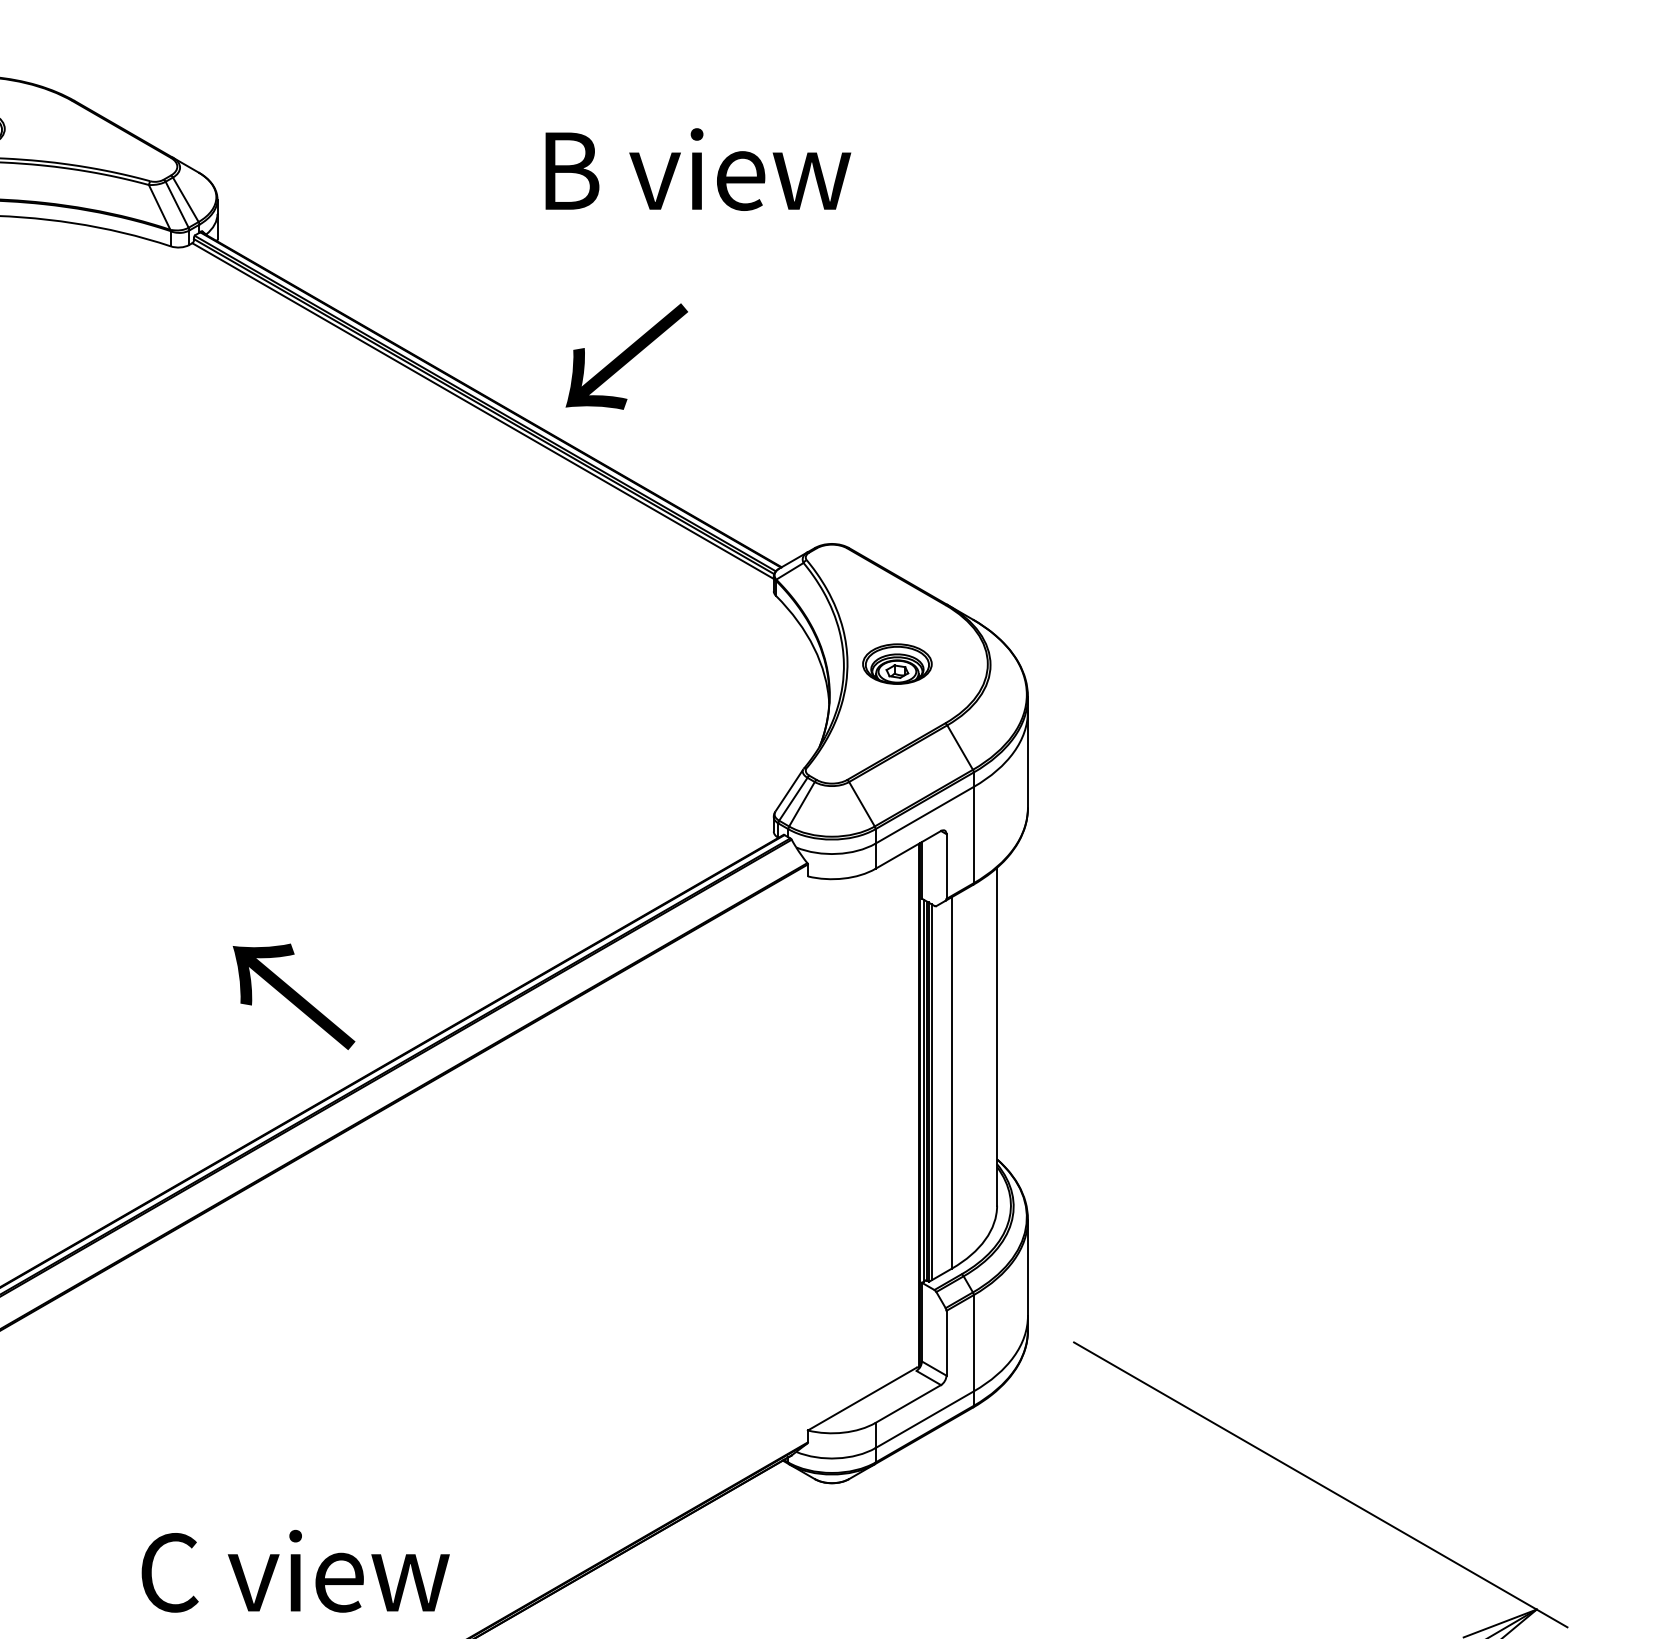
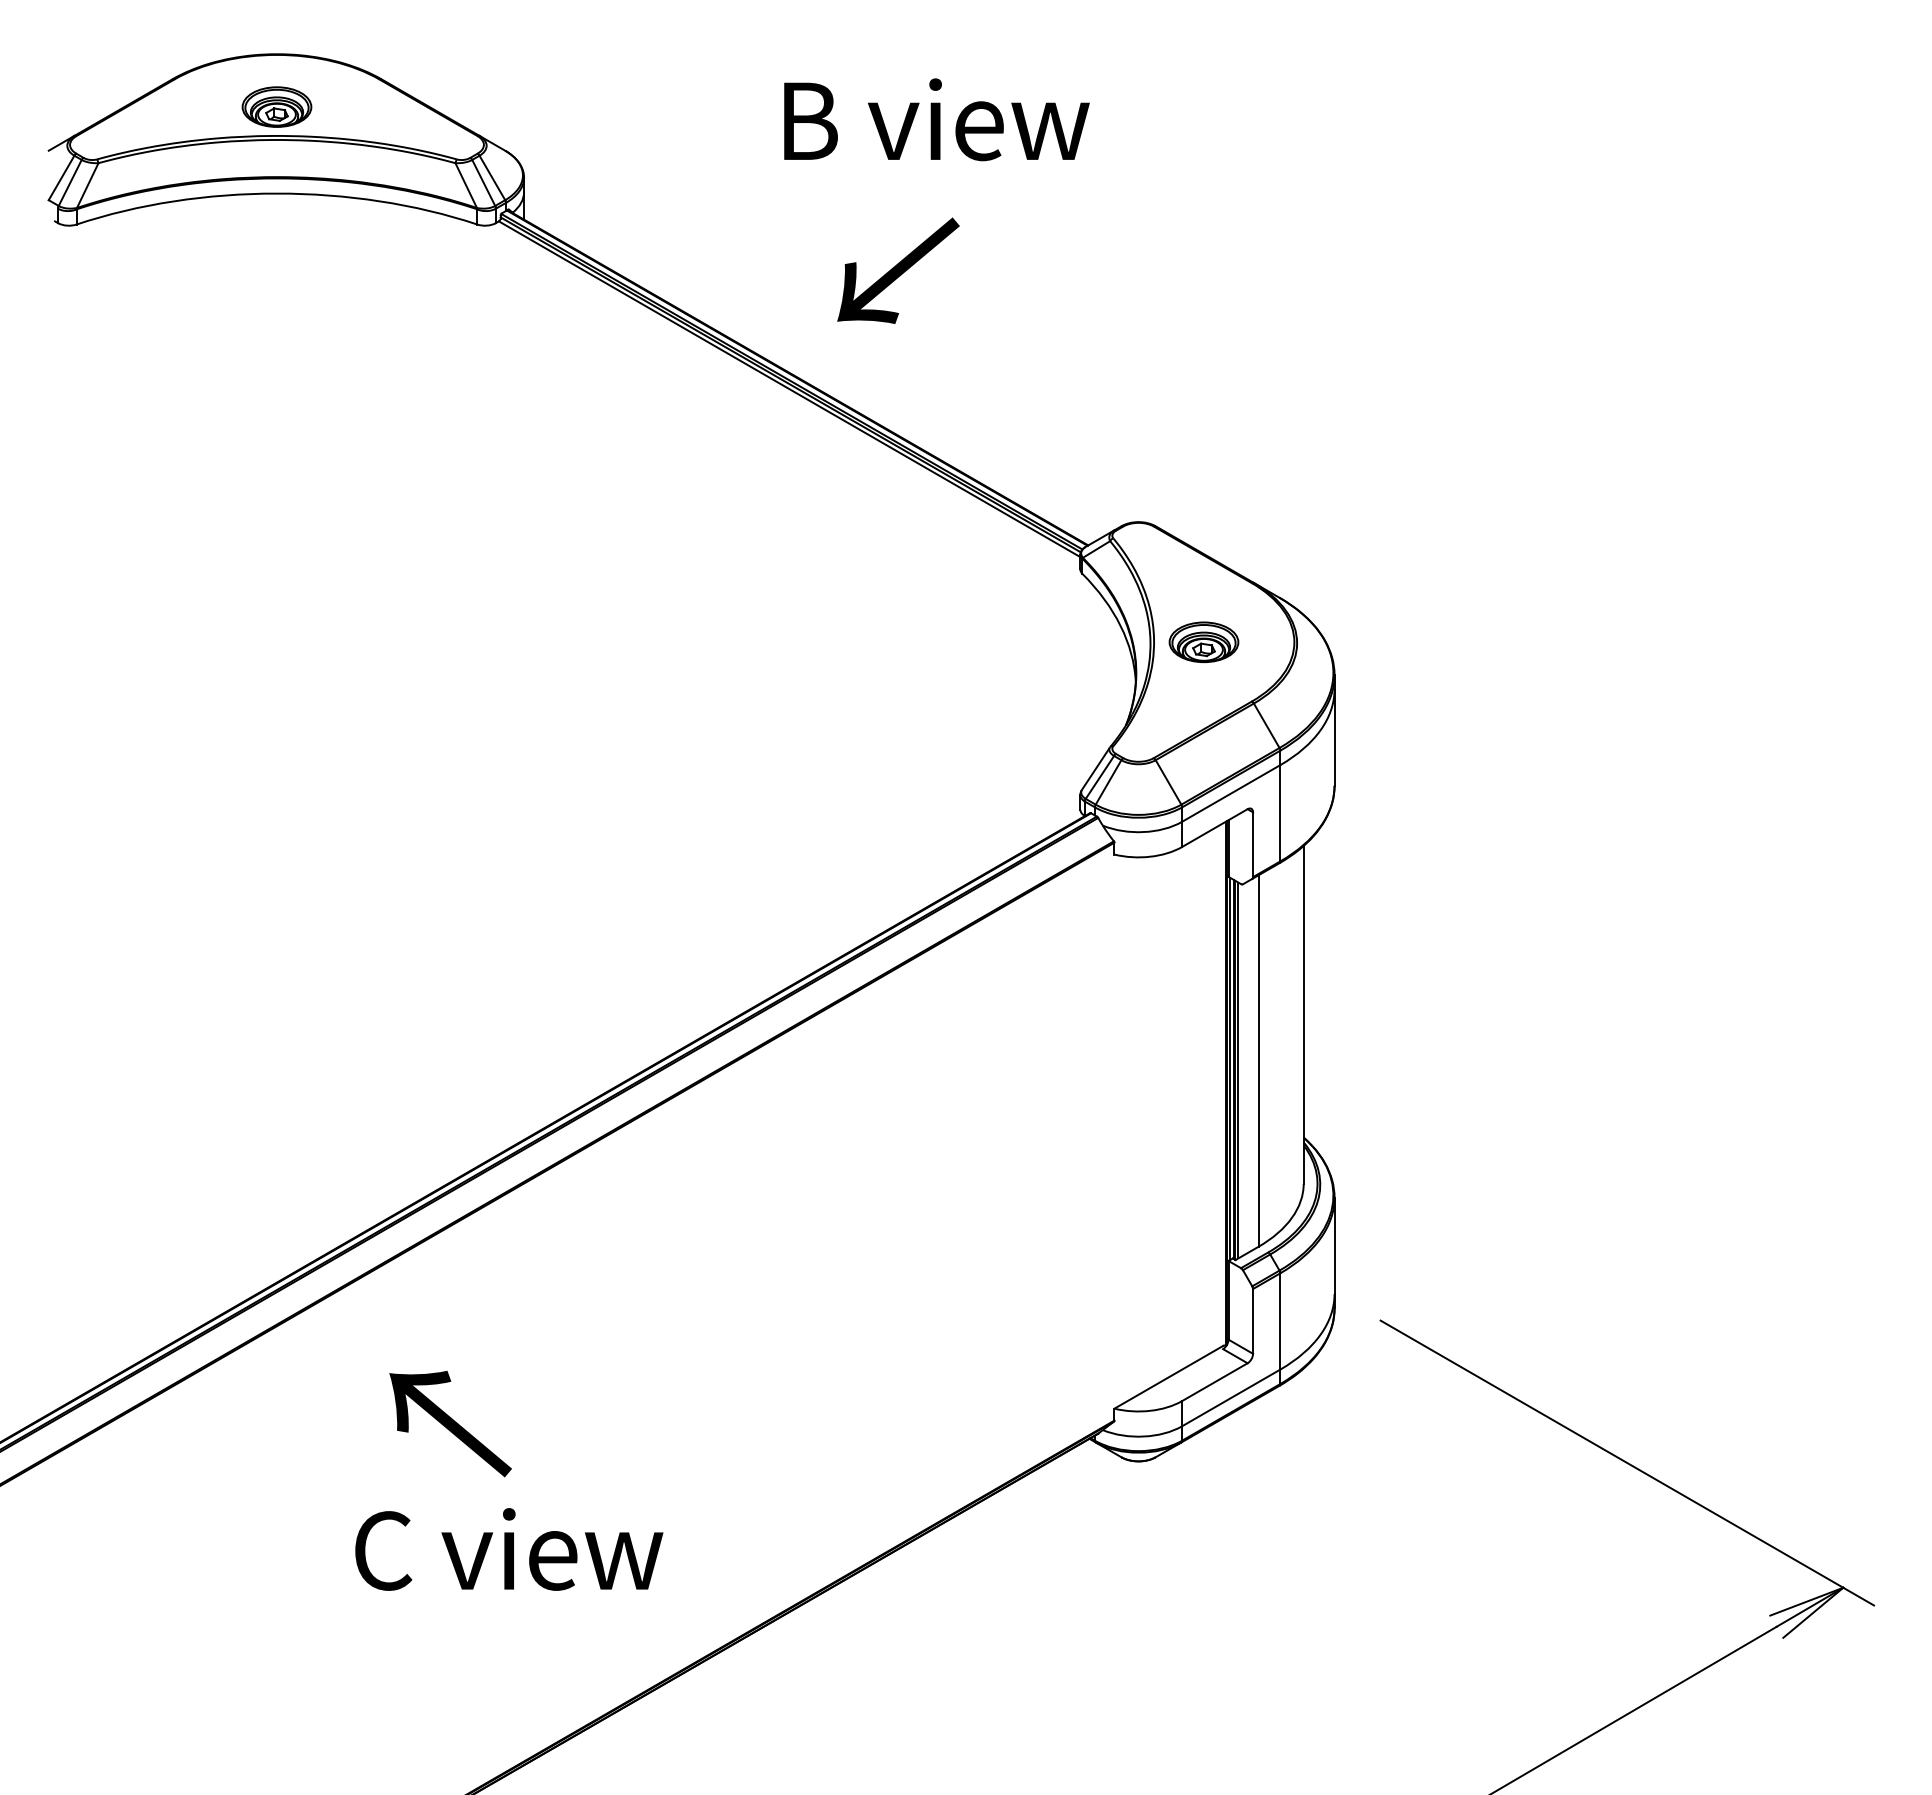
text: (697, 169) -> (936, 119), moved
text: (626, 356) -> (898, 270), moved
text: (293, 996) -> (450, 1423), moved
text: (295, 1571) -> (509, 1549), moved

